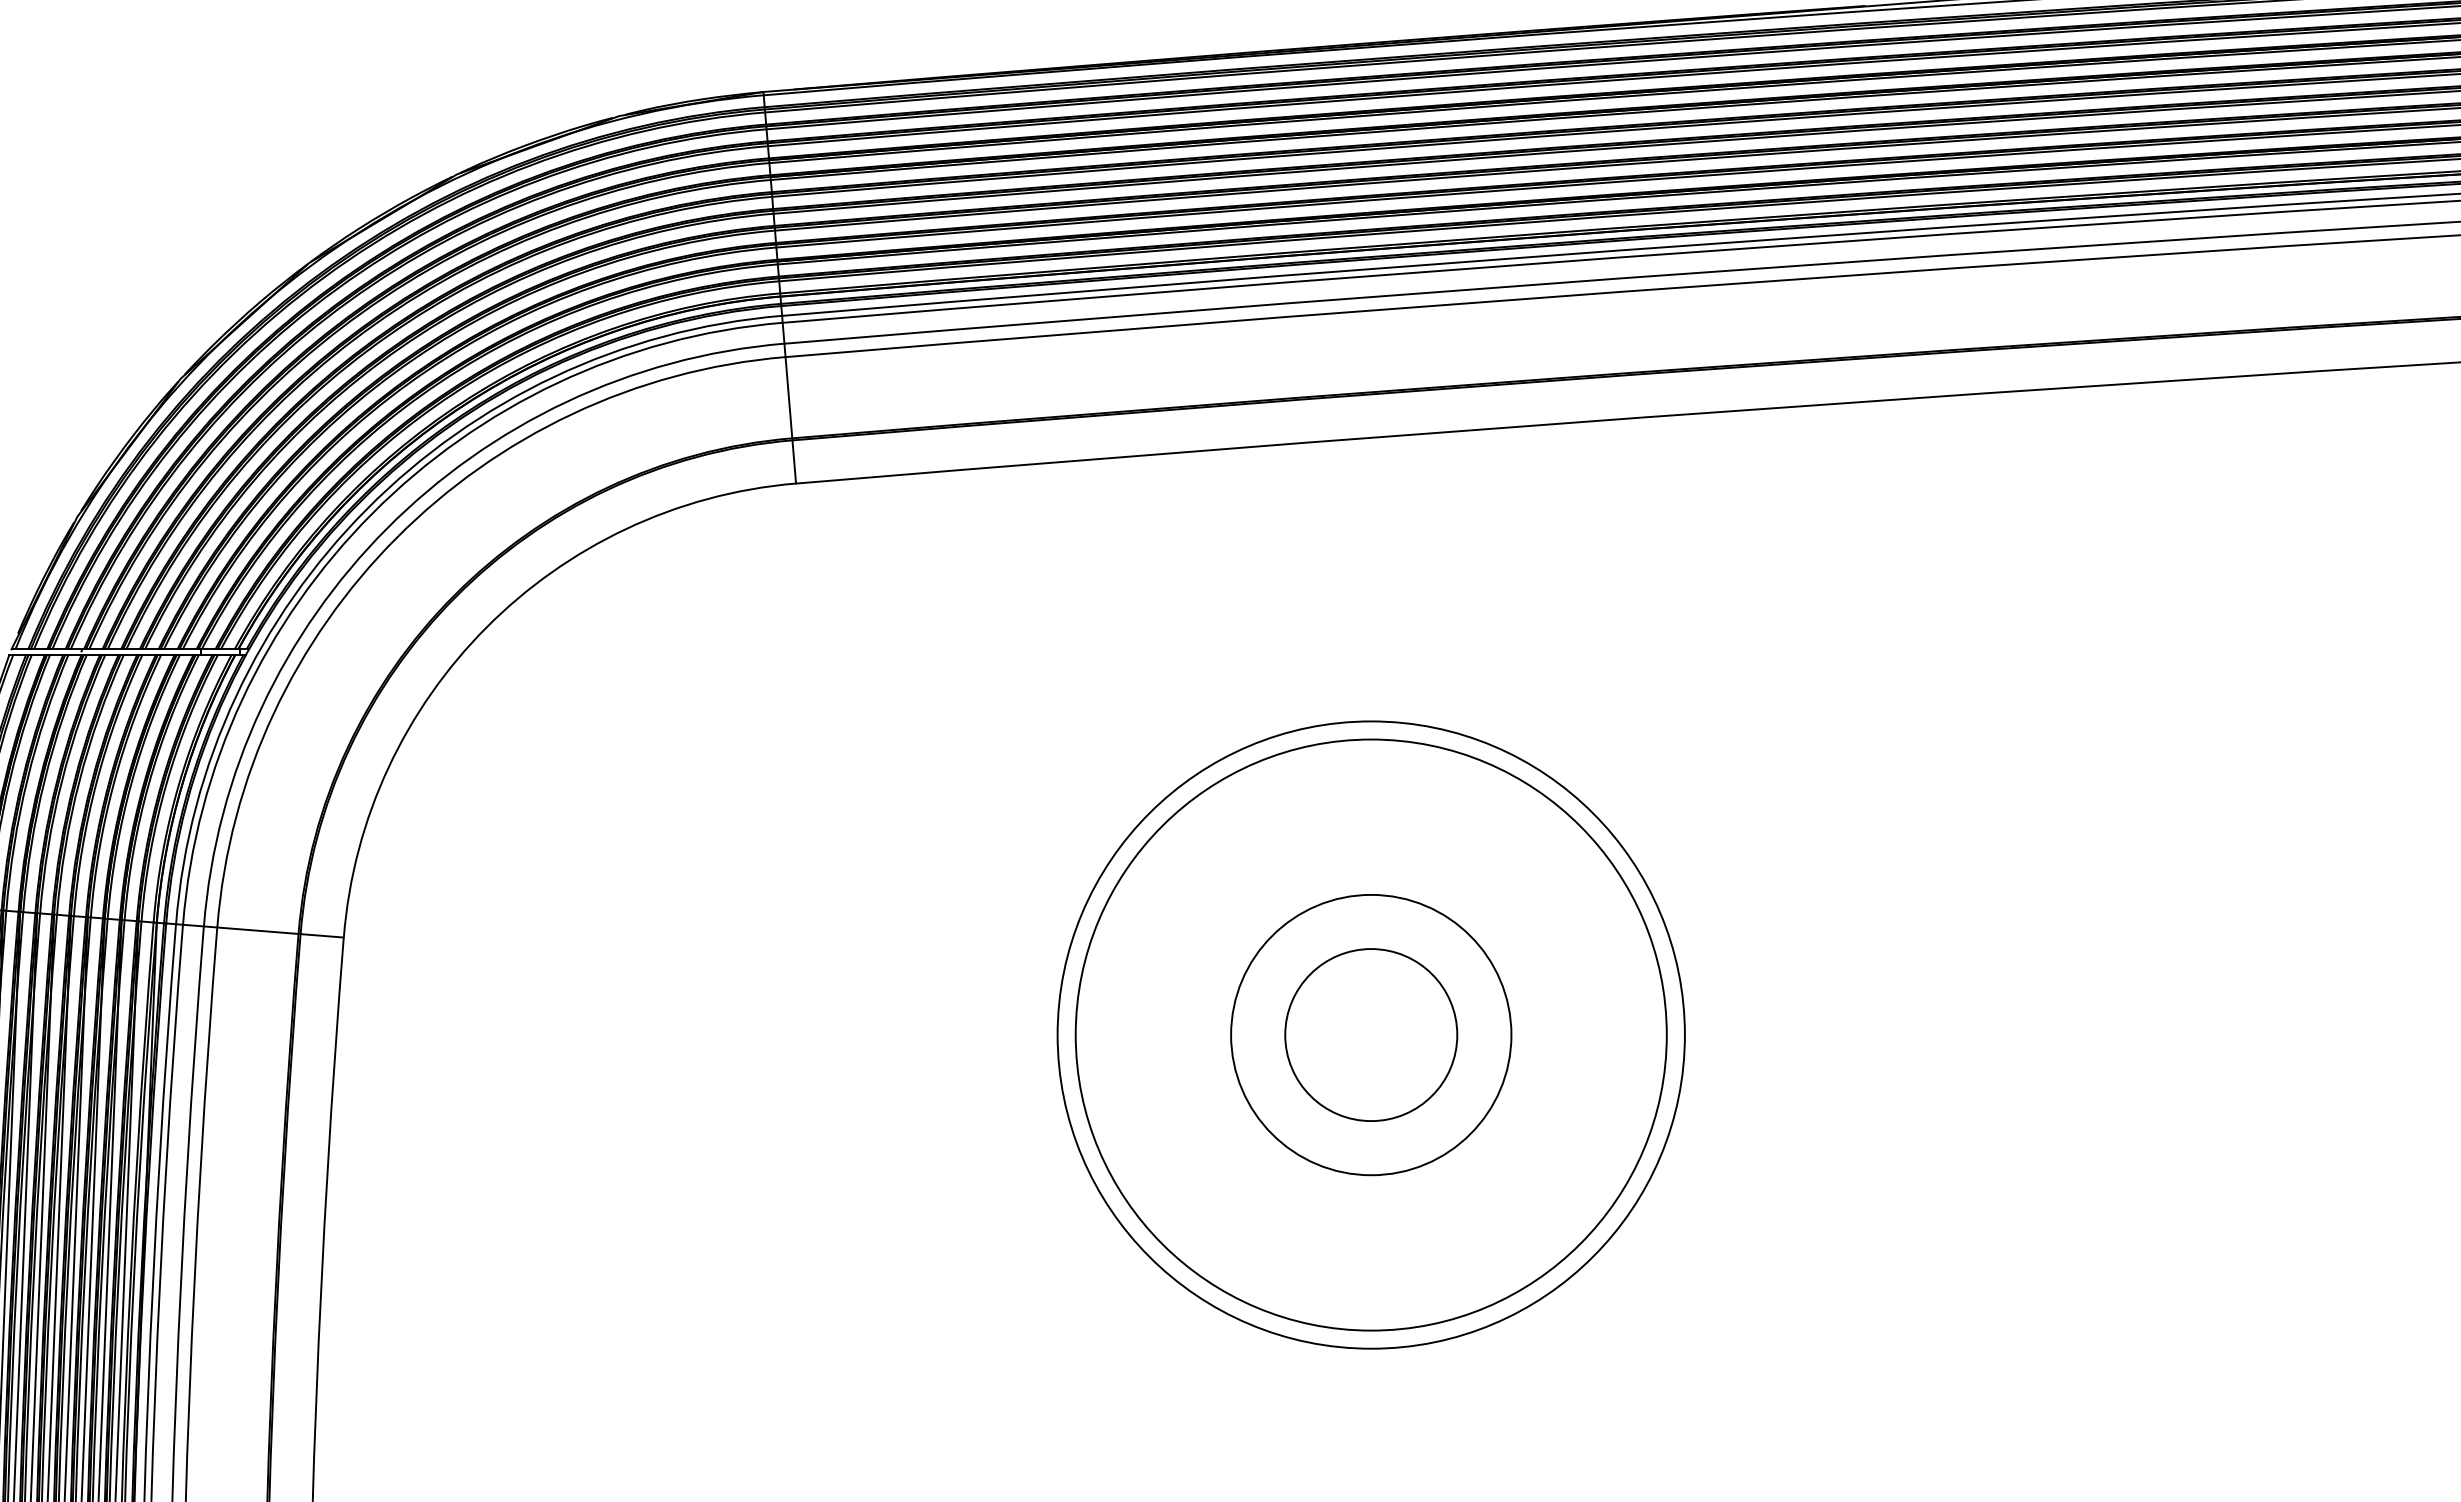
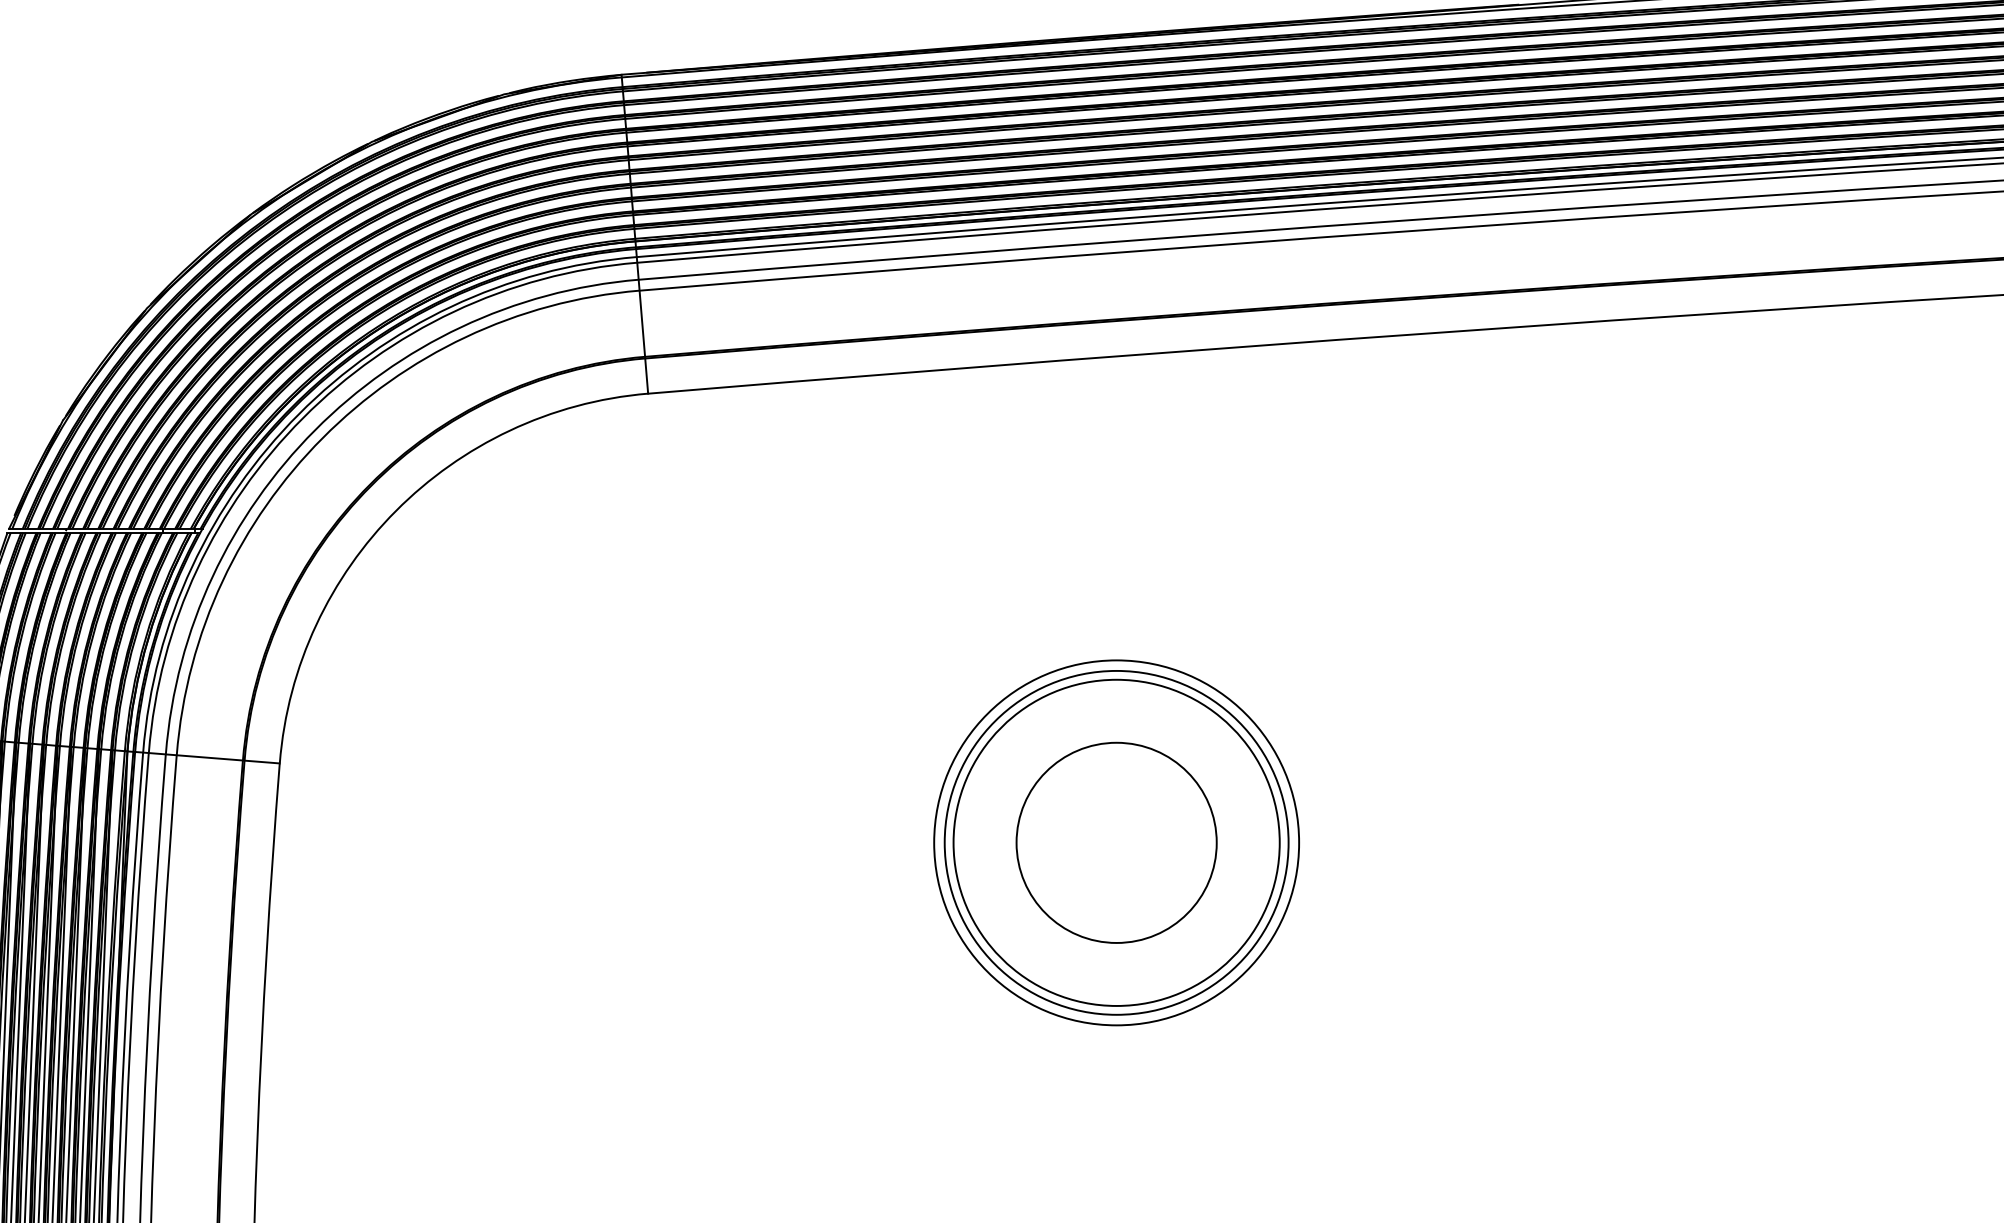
circle: (1371, 1034) -> (1116, 842), size x0.71
circle: (1371, 1034) -> (1116, 842), size x1.43
circle: (1371, 1034) -> (1116, 842), size x1.43
circle: (1371, 1035) -> (1116, 843), size x0.71

